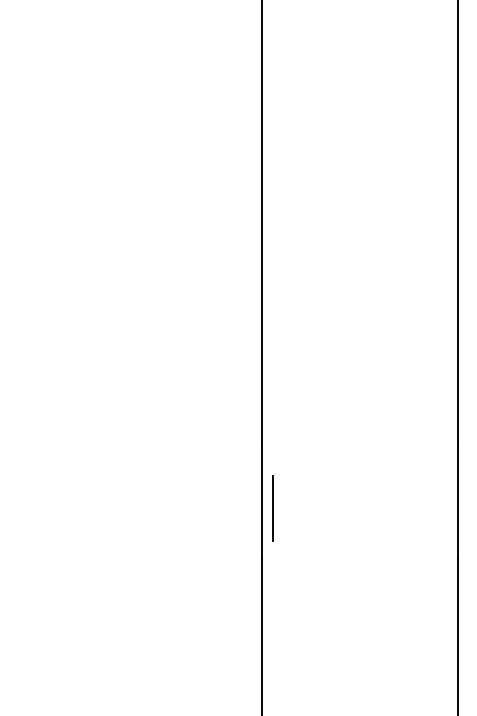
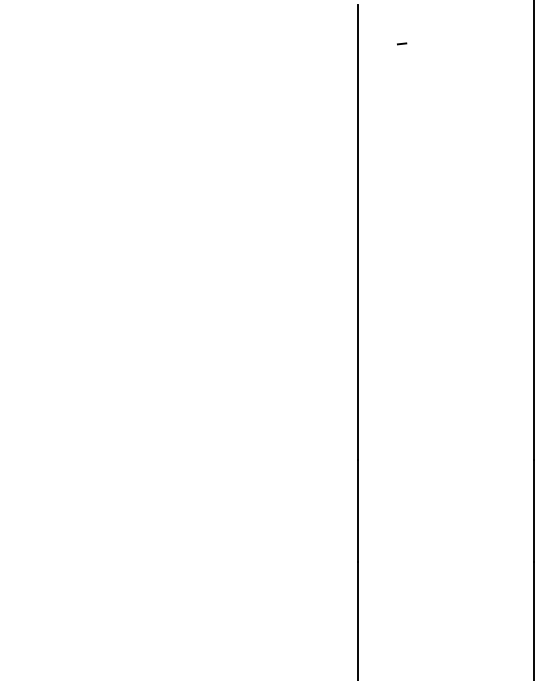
line: (273, 508) -> (368, 516), removed

